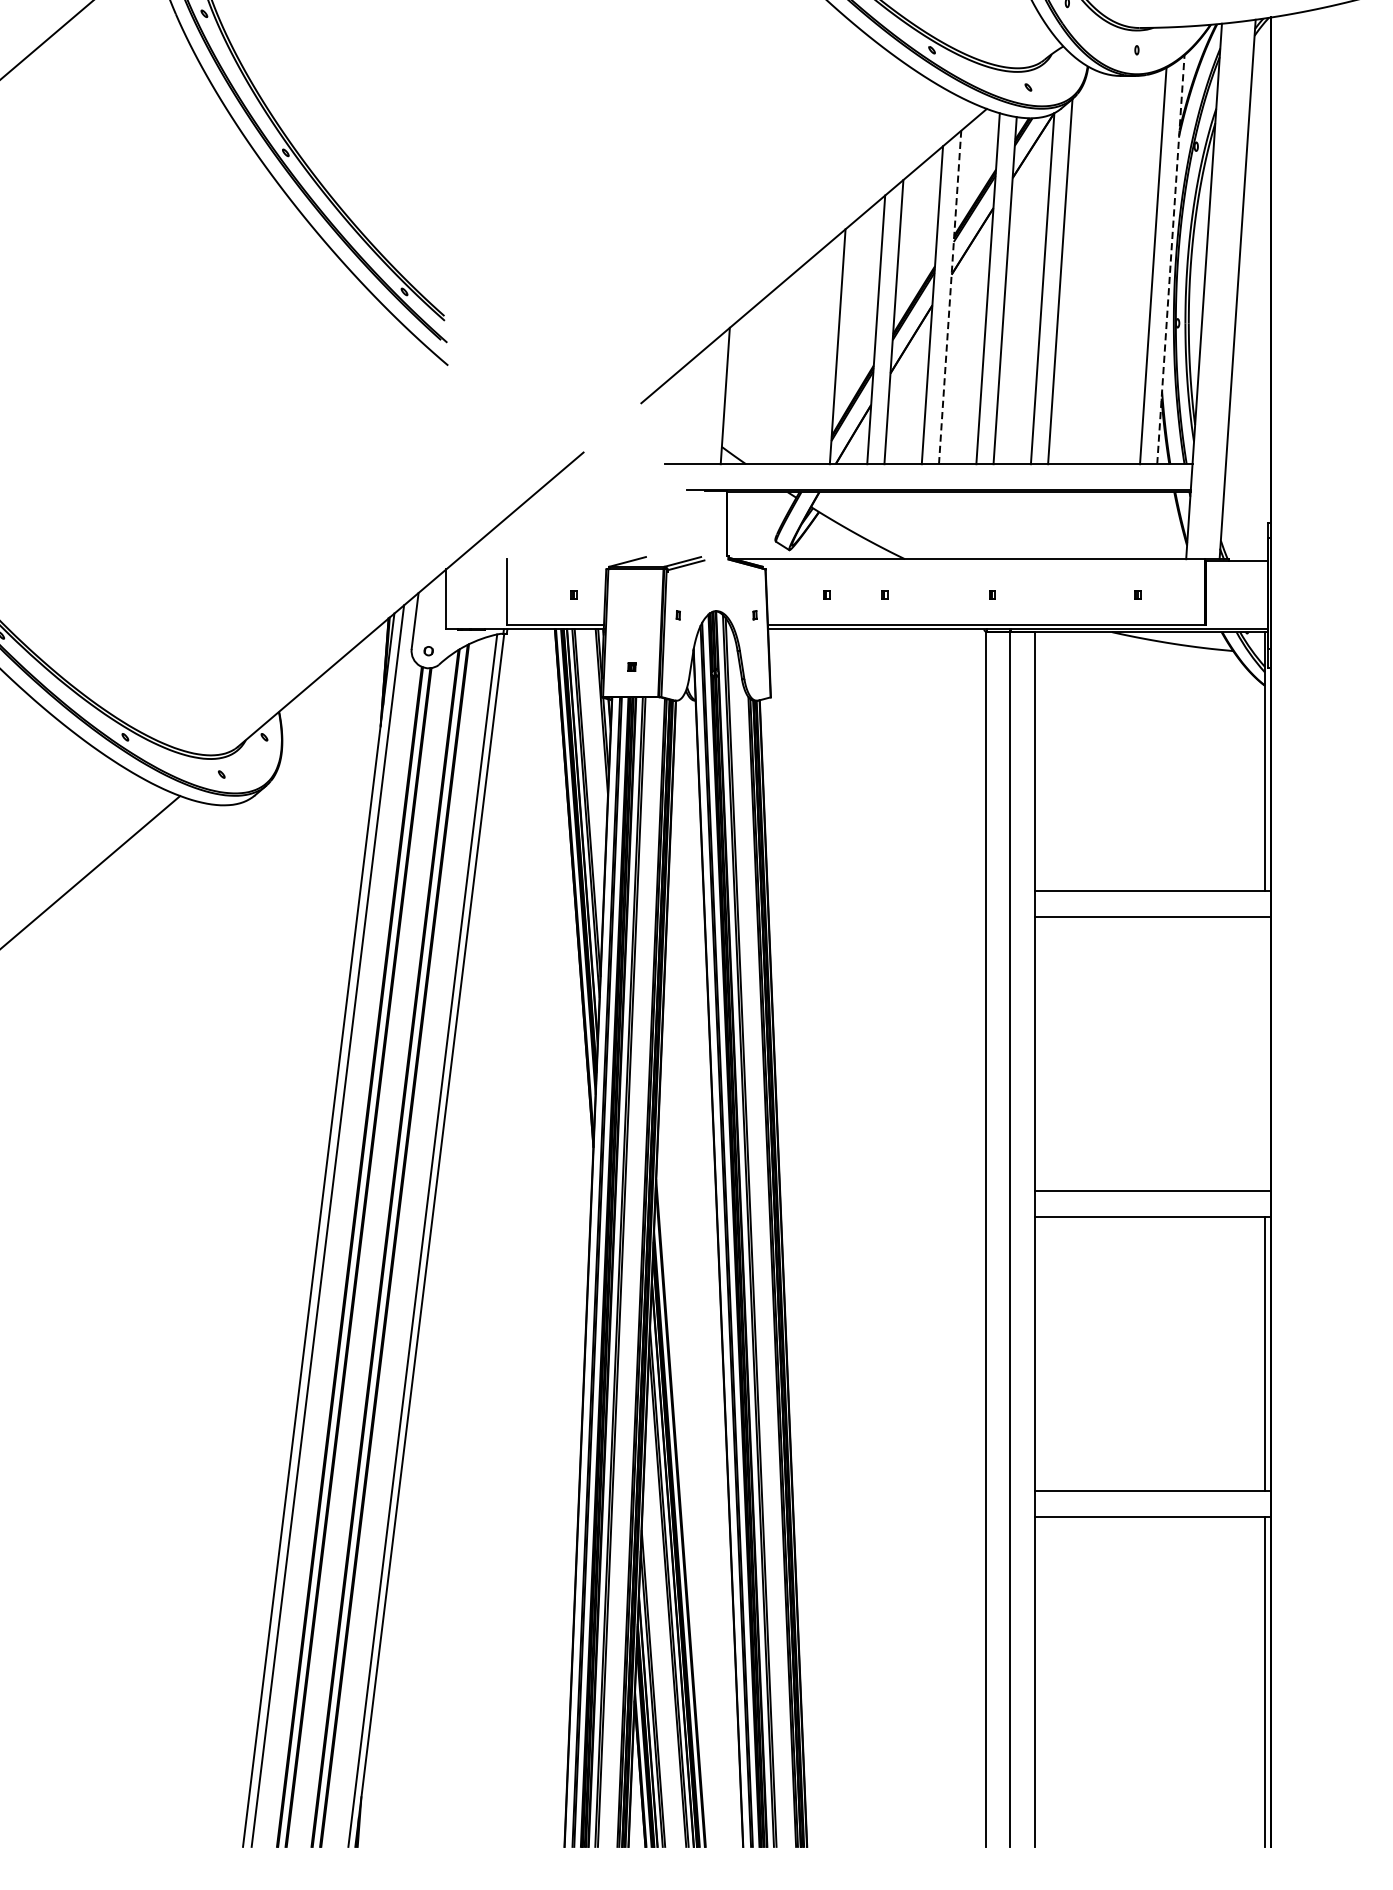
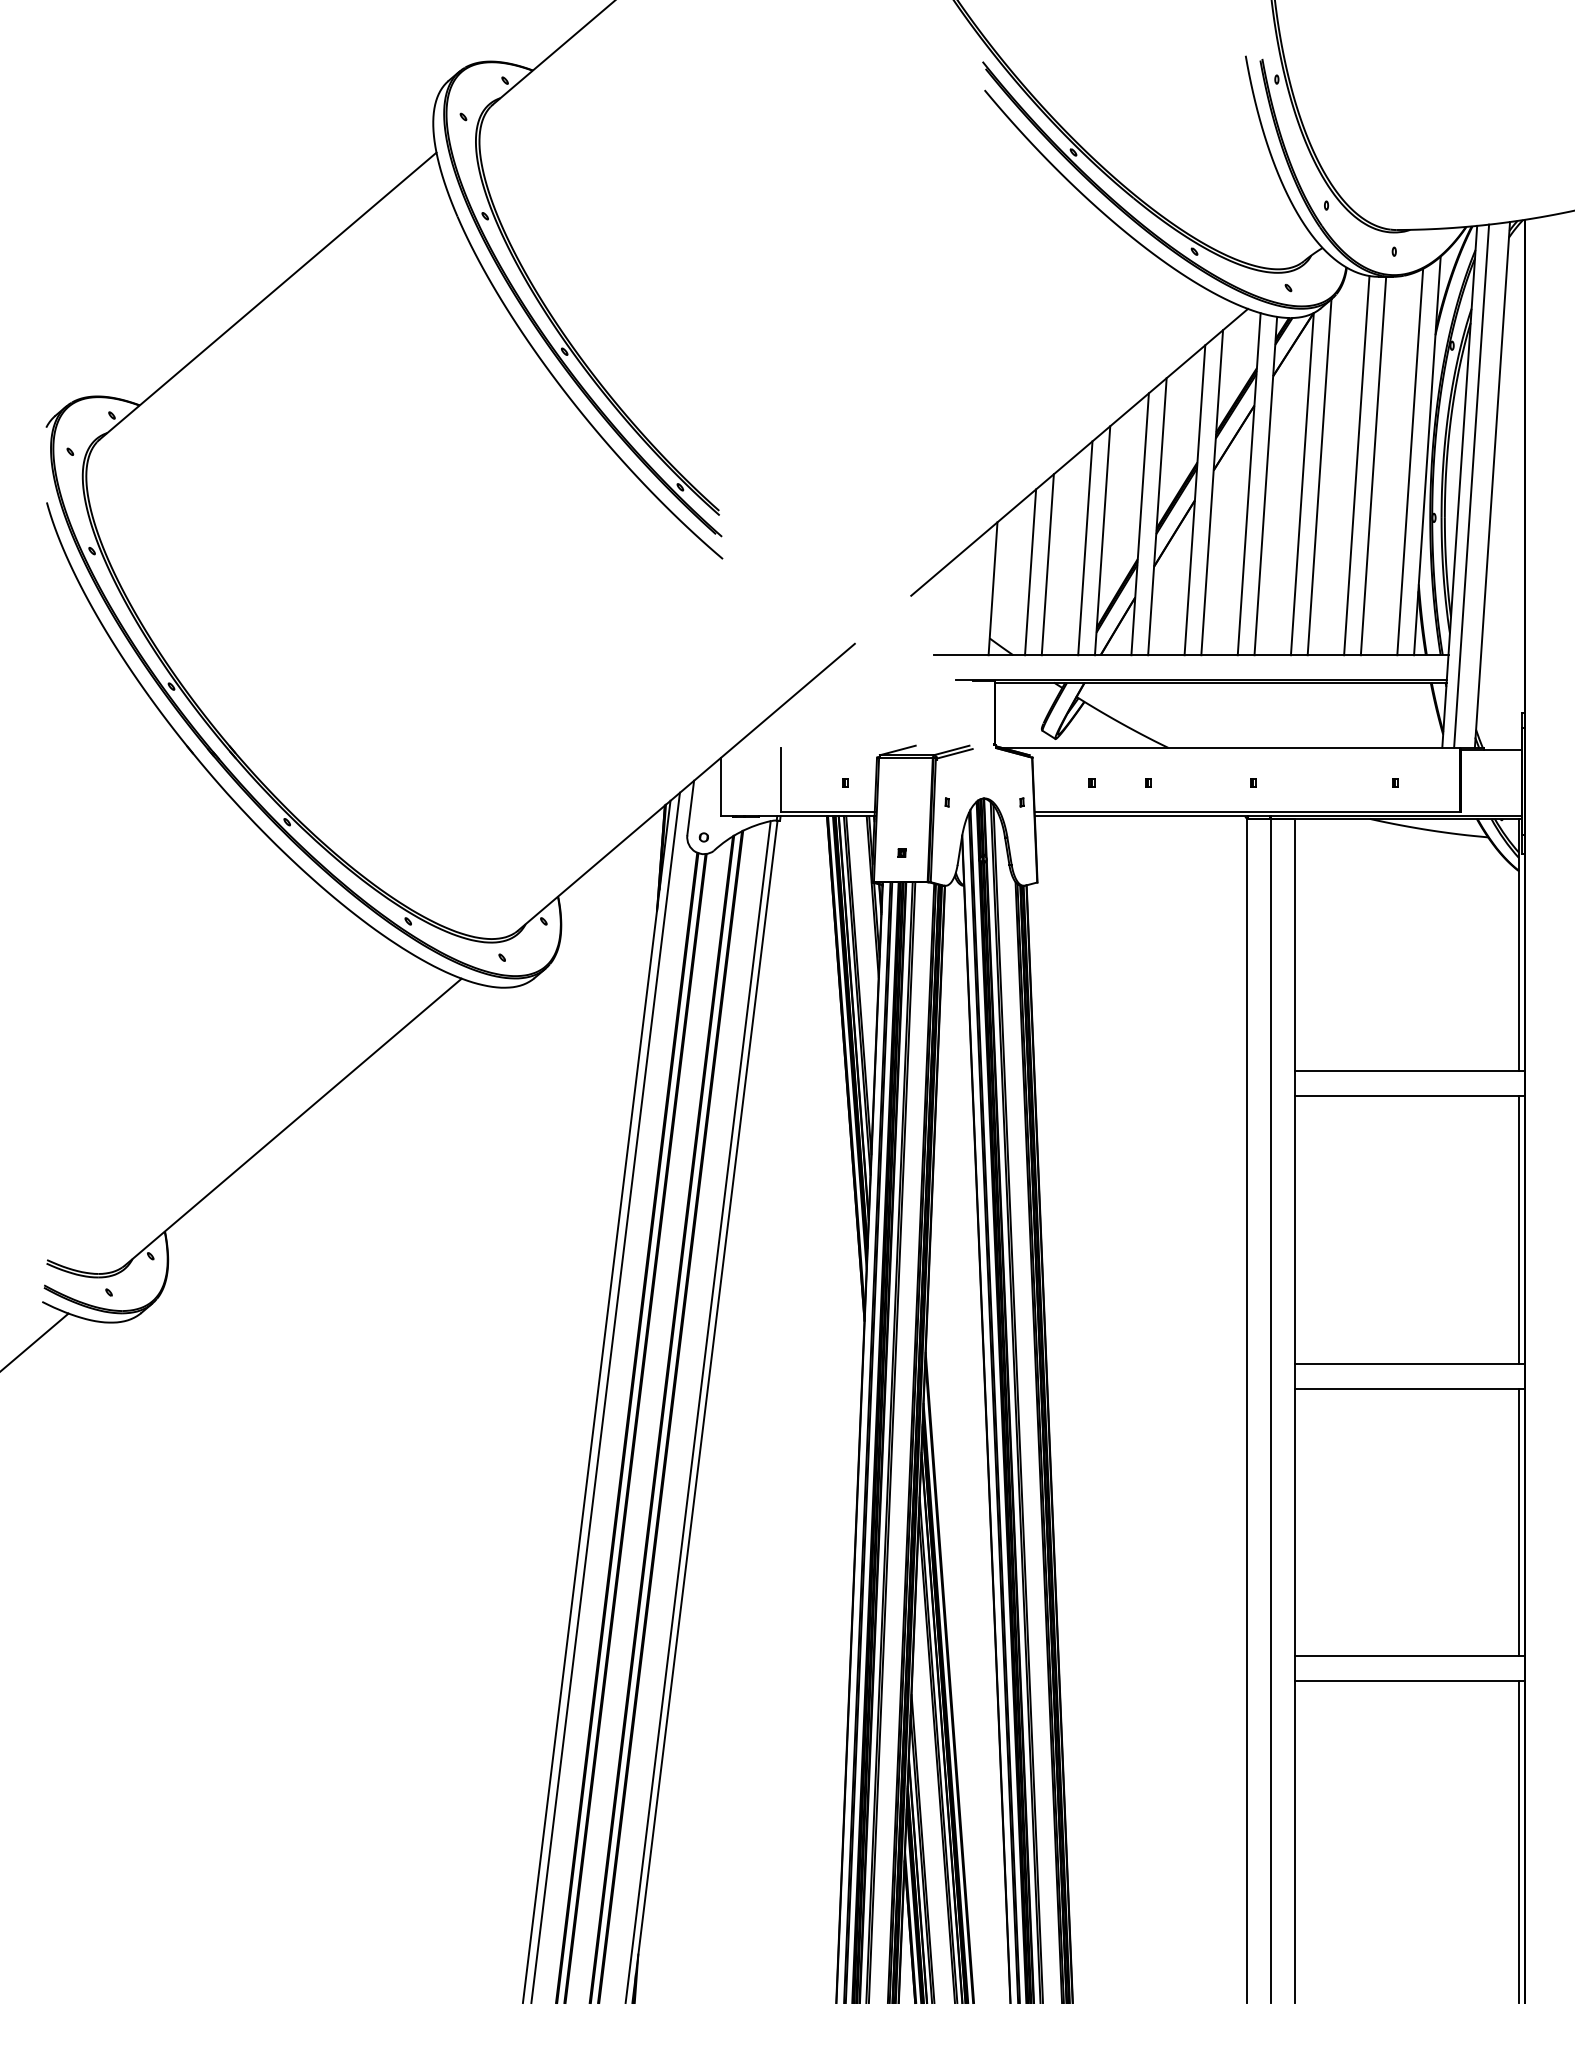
line: (1171, 259) -> (1427, 455), dashed -> solid
line: (1098, 269) -> (1356, 465), added
line: (1115, 269) -> (1373, 465), added
line: (1216, 290) -> (1471, 485), added
line: (950, 297) -> (1212, 492), dashed -> solid
line: (820, 354) -> (1085, 548), added
line: (781, 371) -> (1047, 564), added
line: (763, 379) -> (1030, 572), added
line: (1265, 1053) -> (1519, 1229), added

